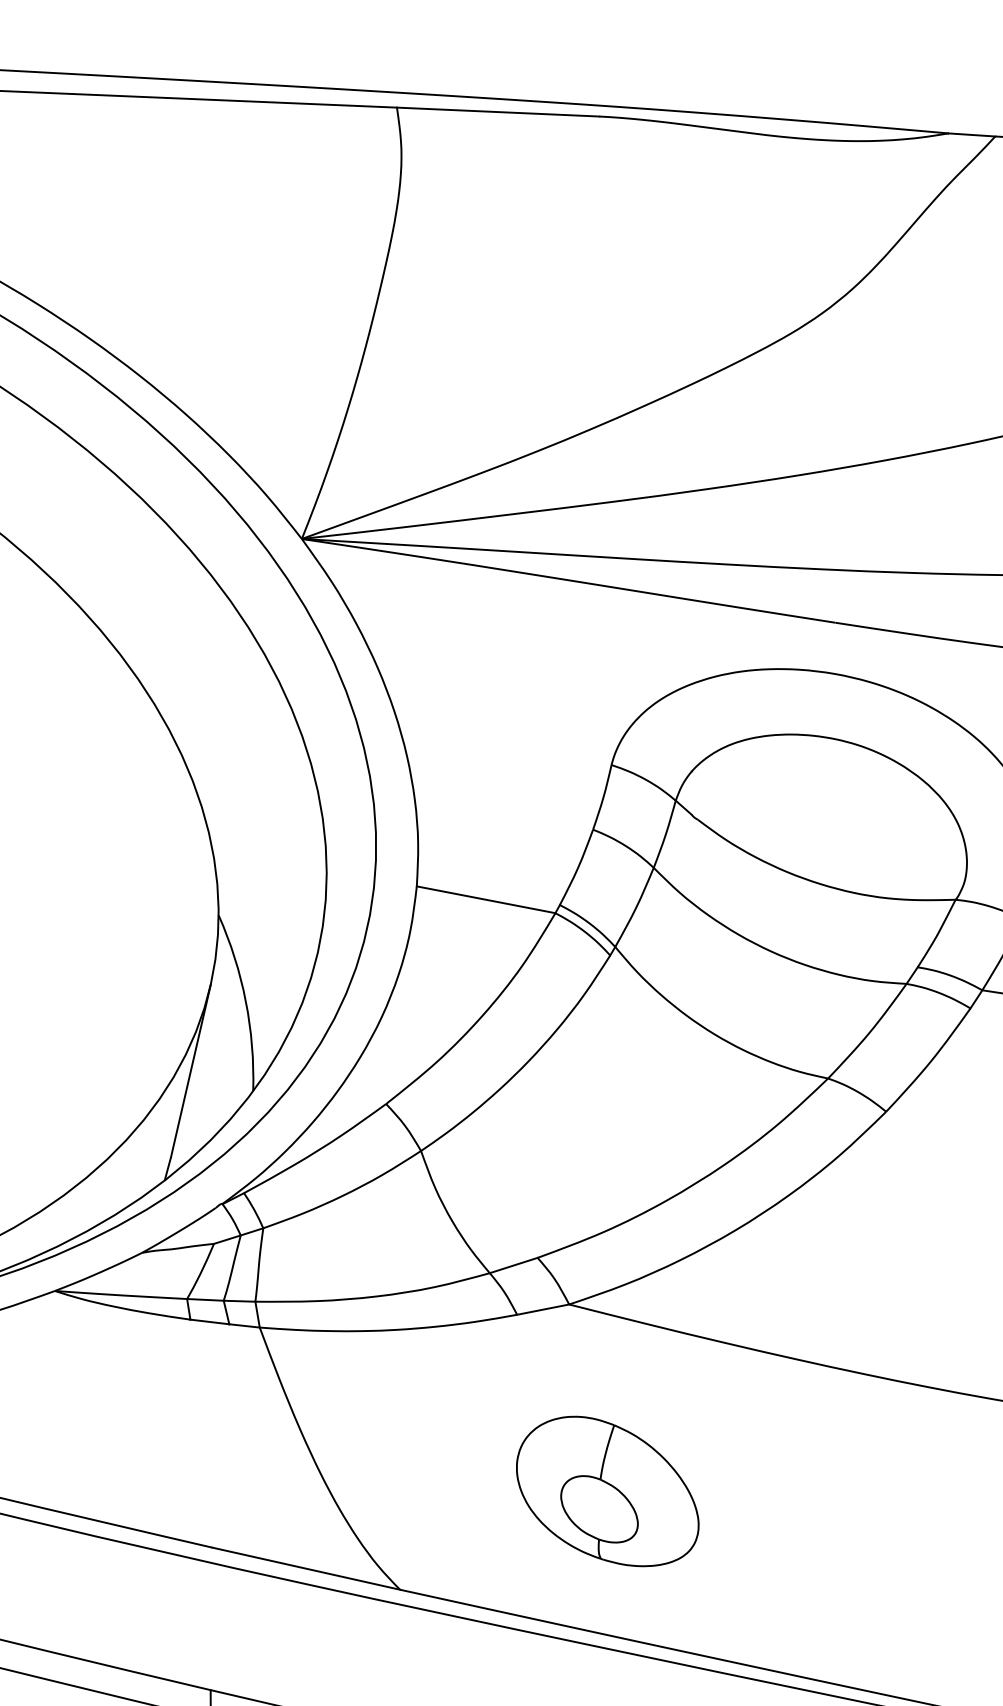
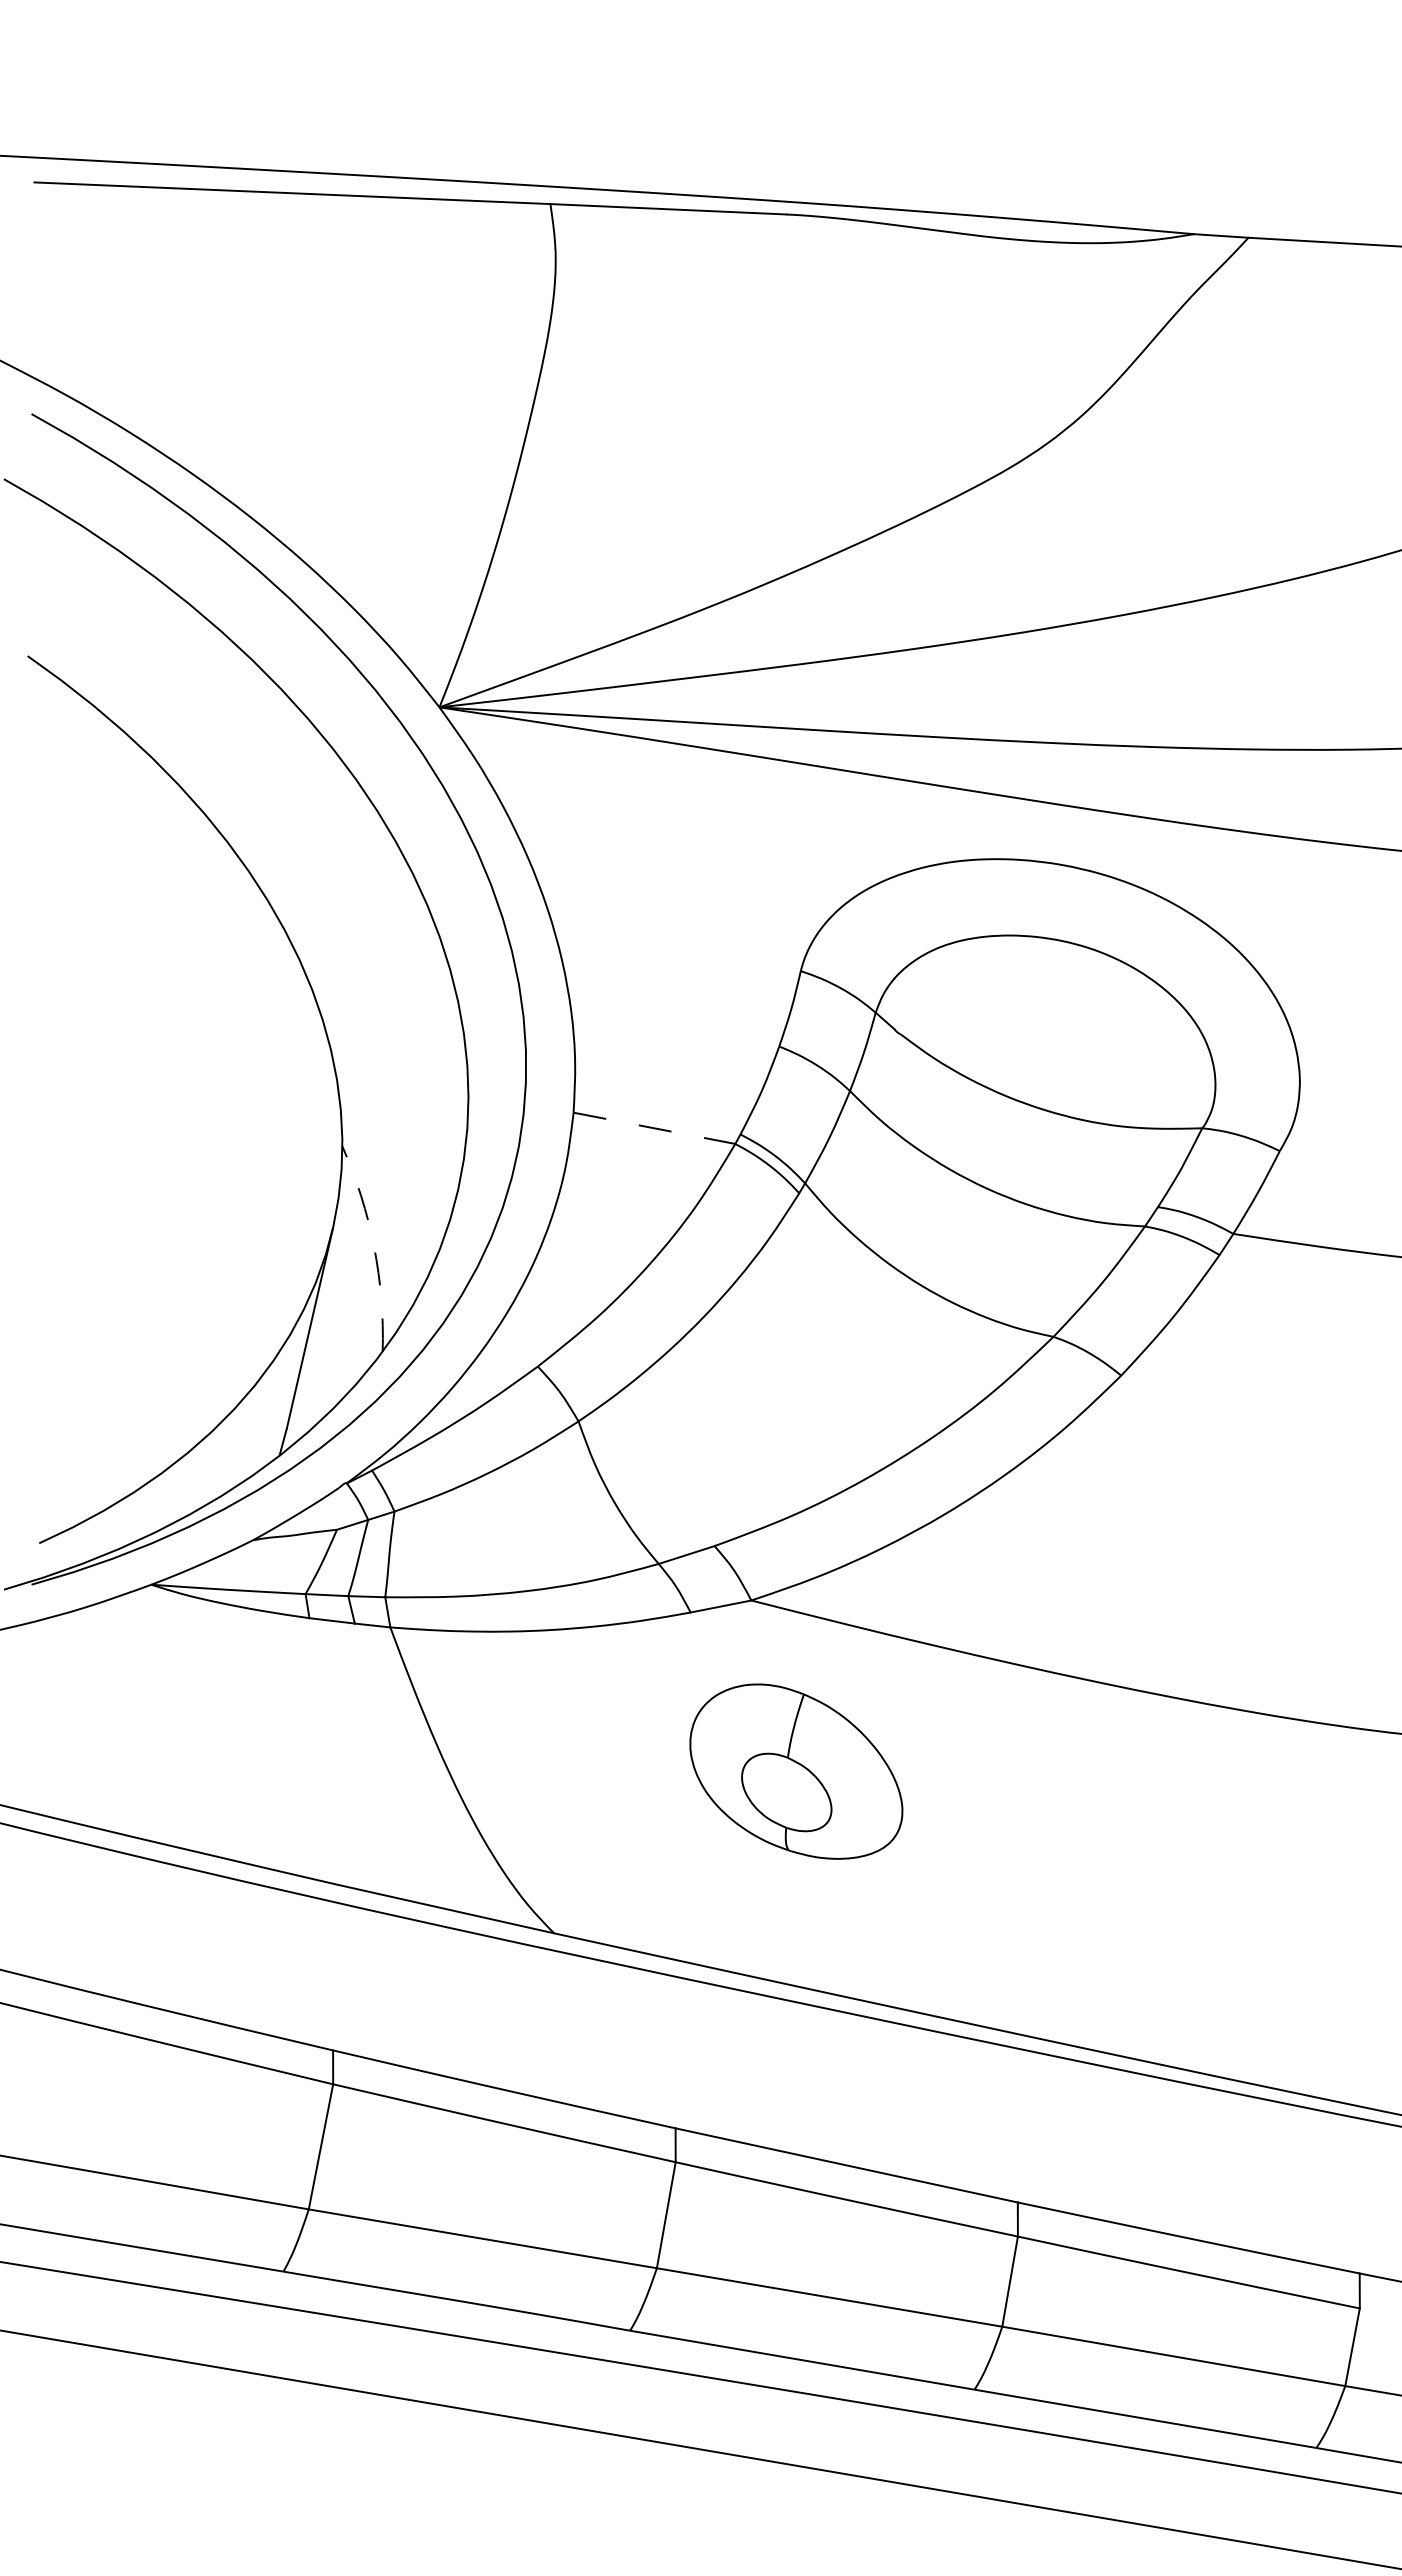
line: (486, 899) -> (654, 1128), solid -> dashed
arc: (246, 1001) -> (374, 1246), solid -> dashed
part: (607, 1491) -> (796, 1771), moved

